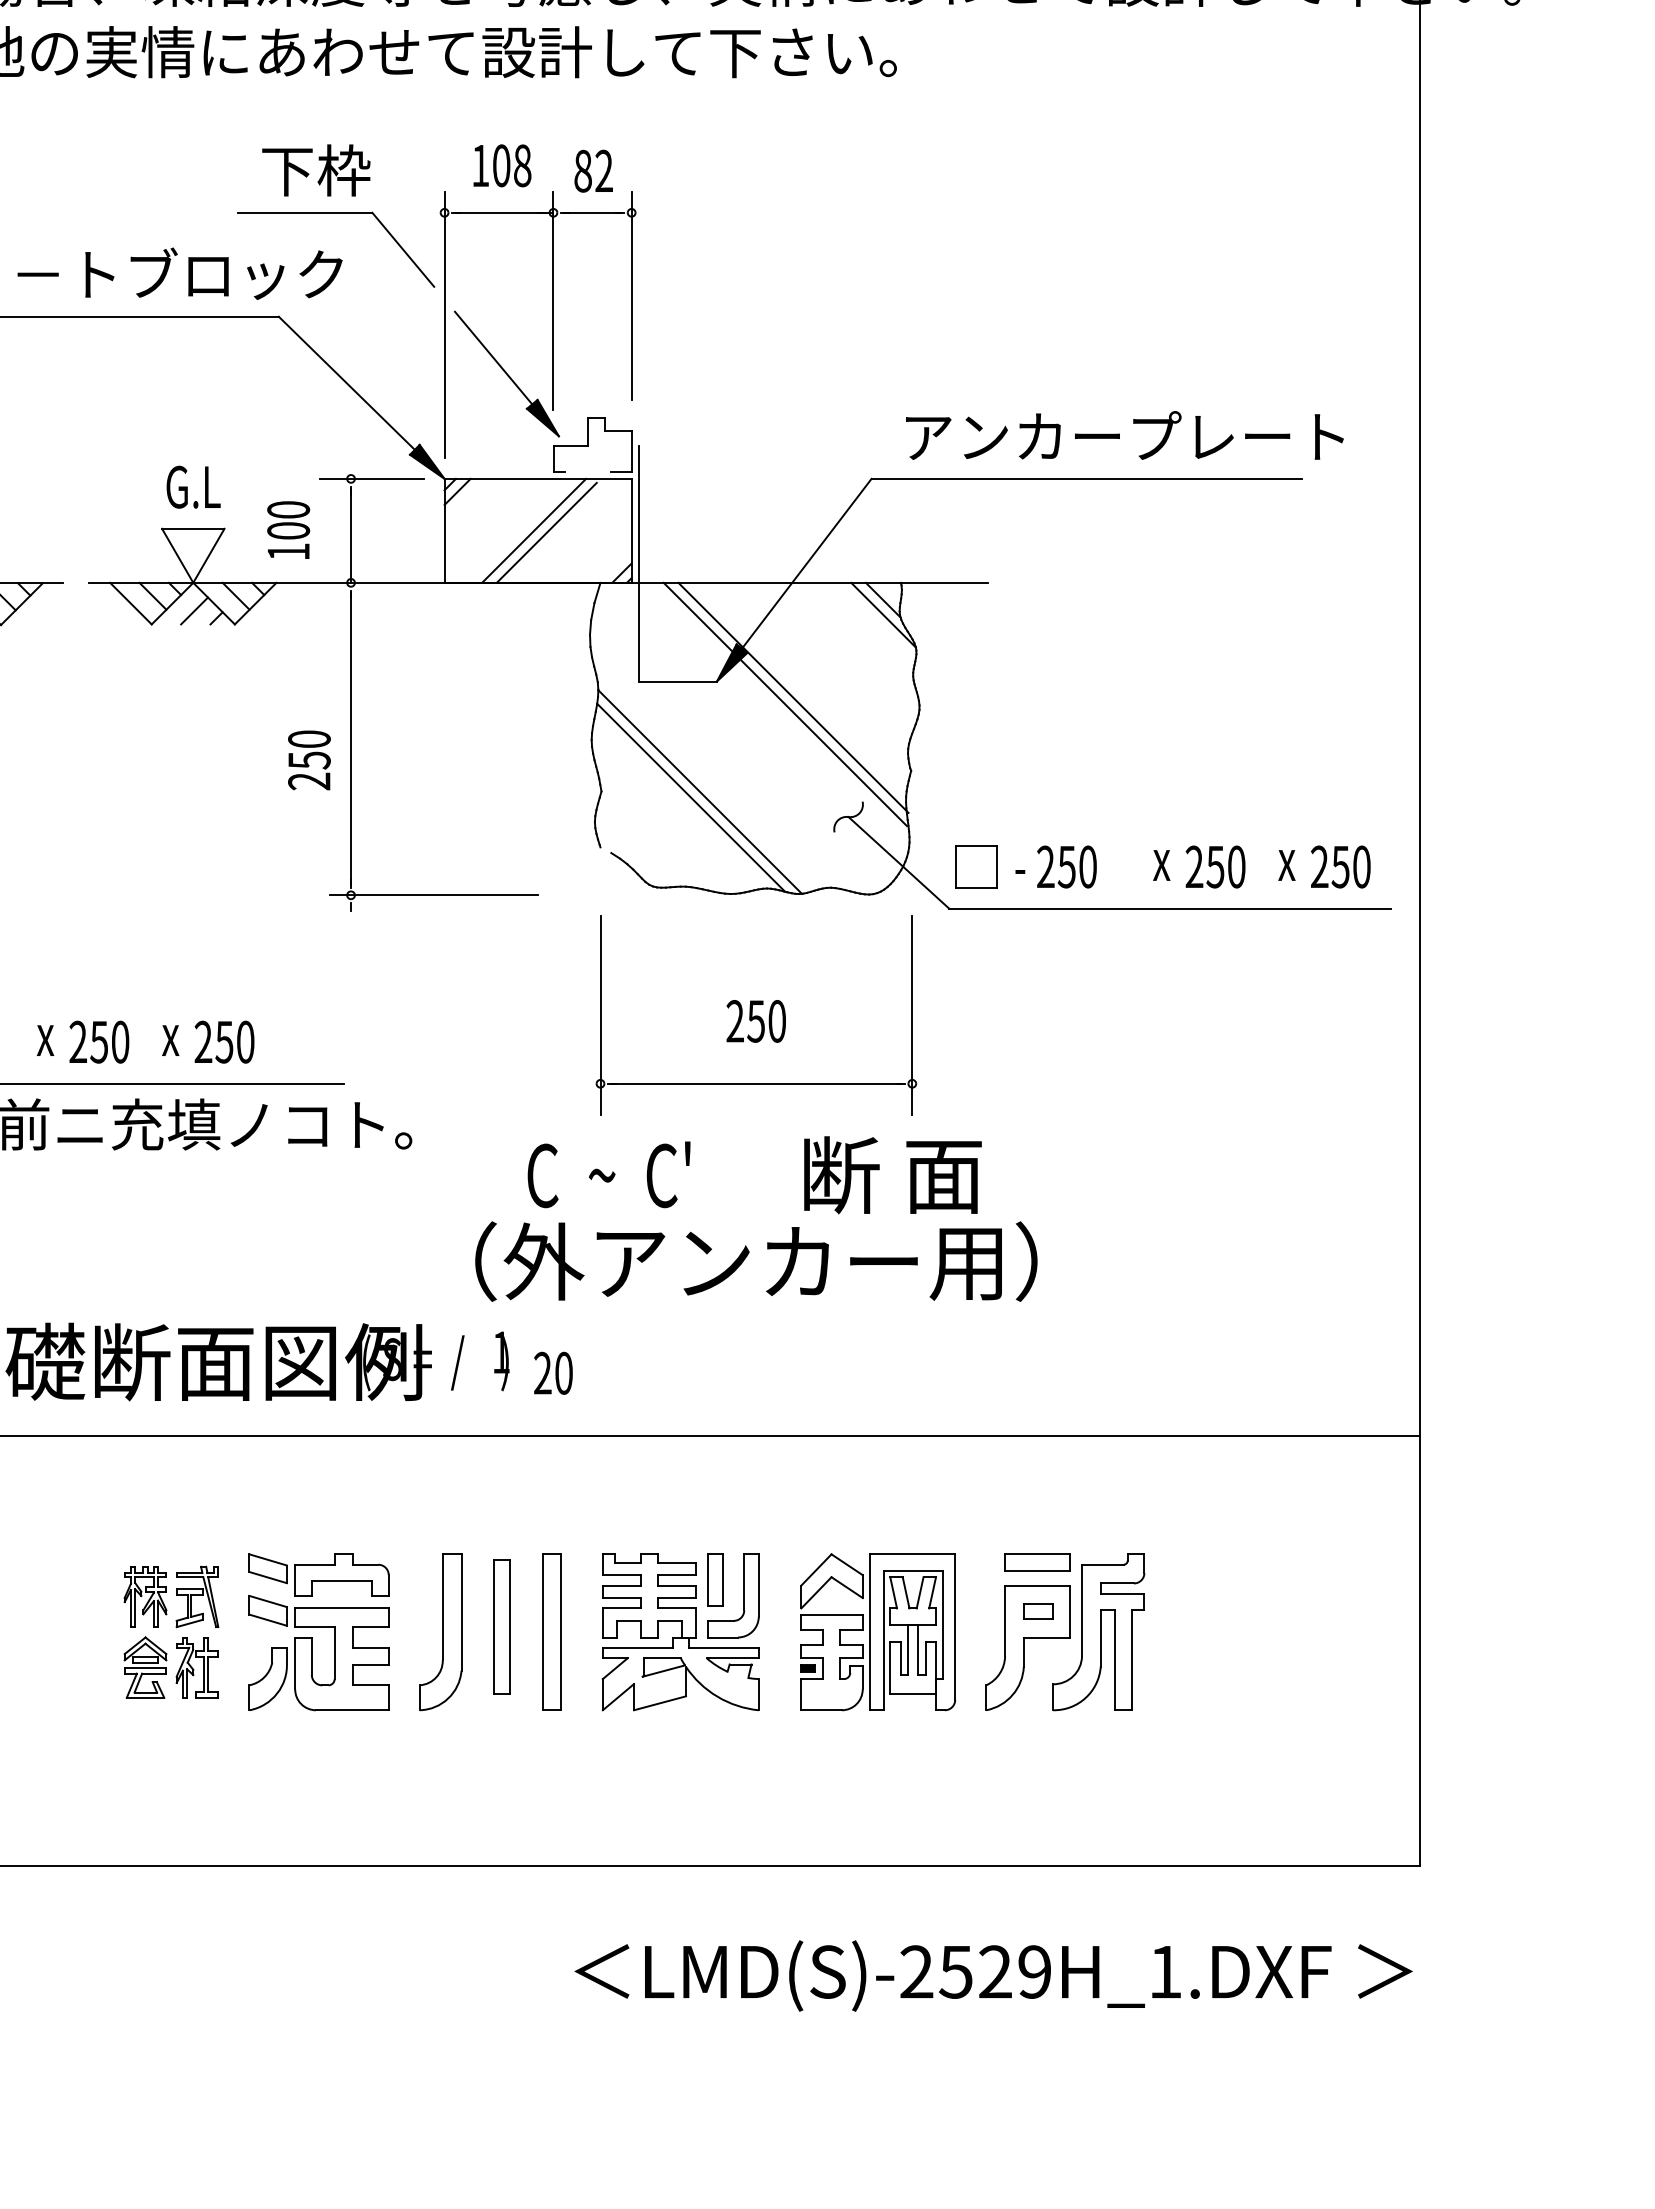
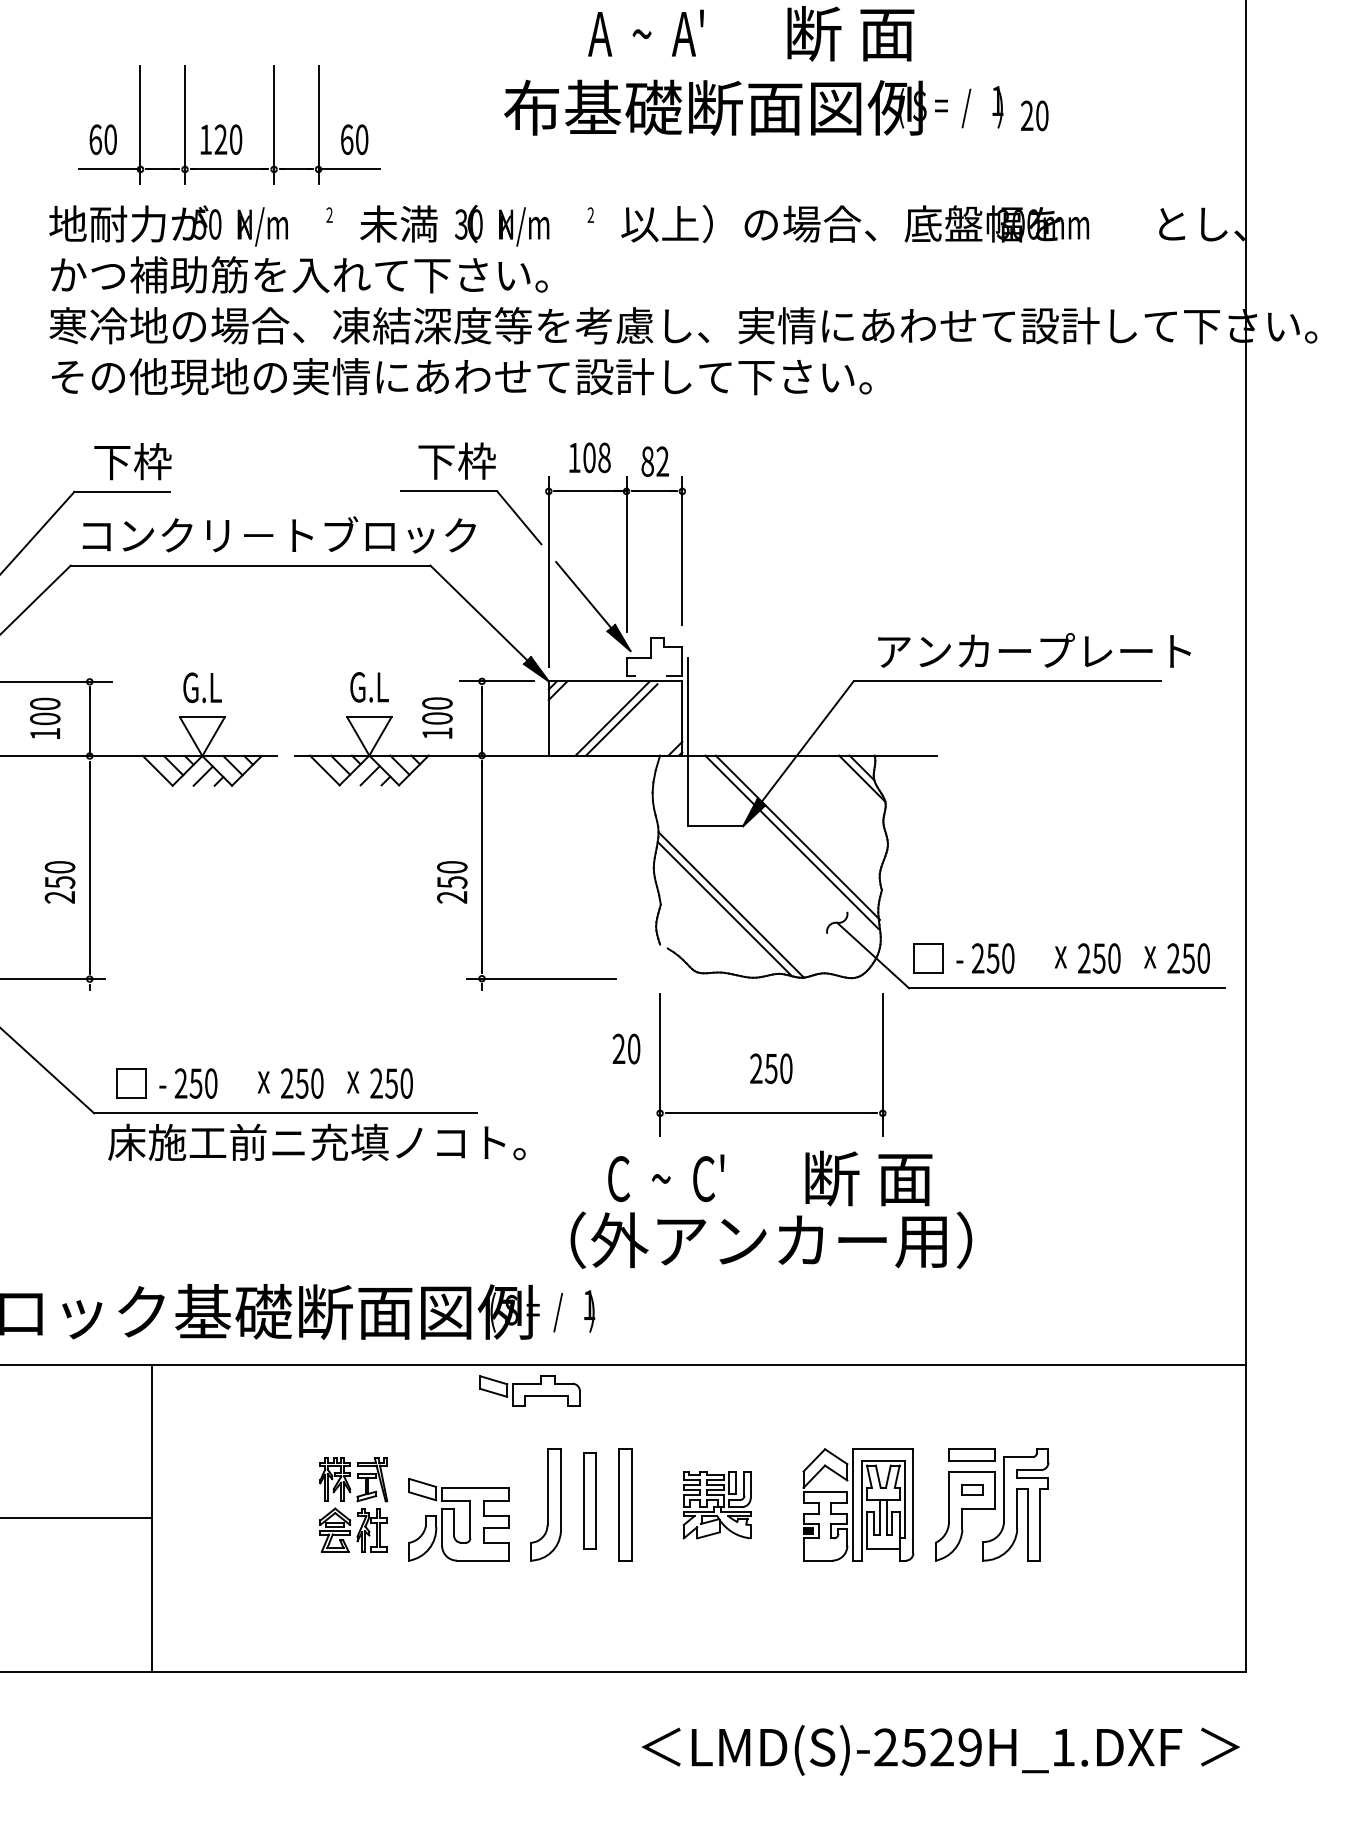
text: (553, 1372) -> (626, 1048), moved
part: (318, 1574) -> (529, 1390), moved
part: (679, 1631) -> (716, 1504), size x0.6

